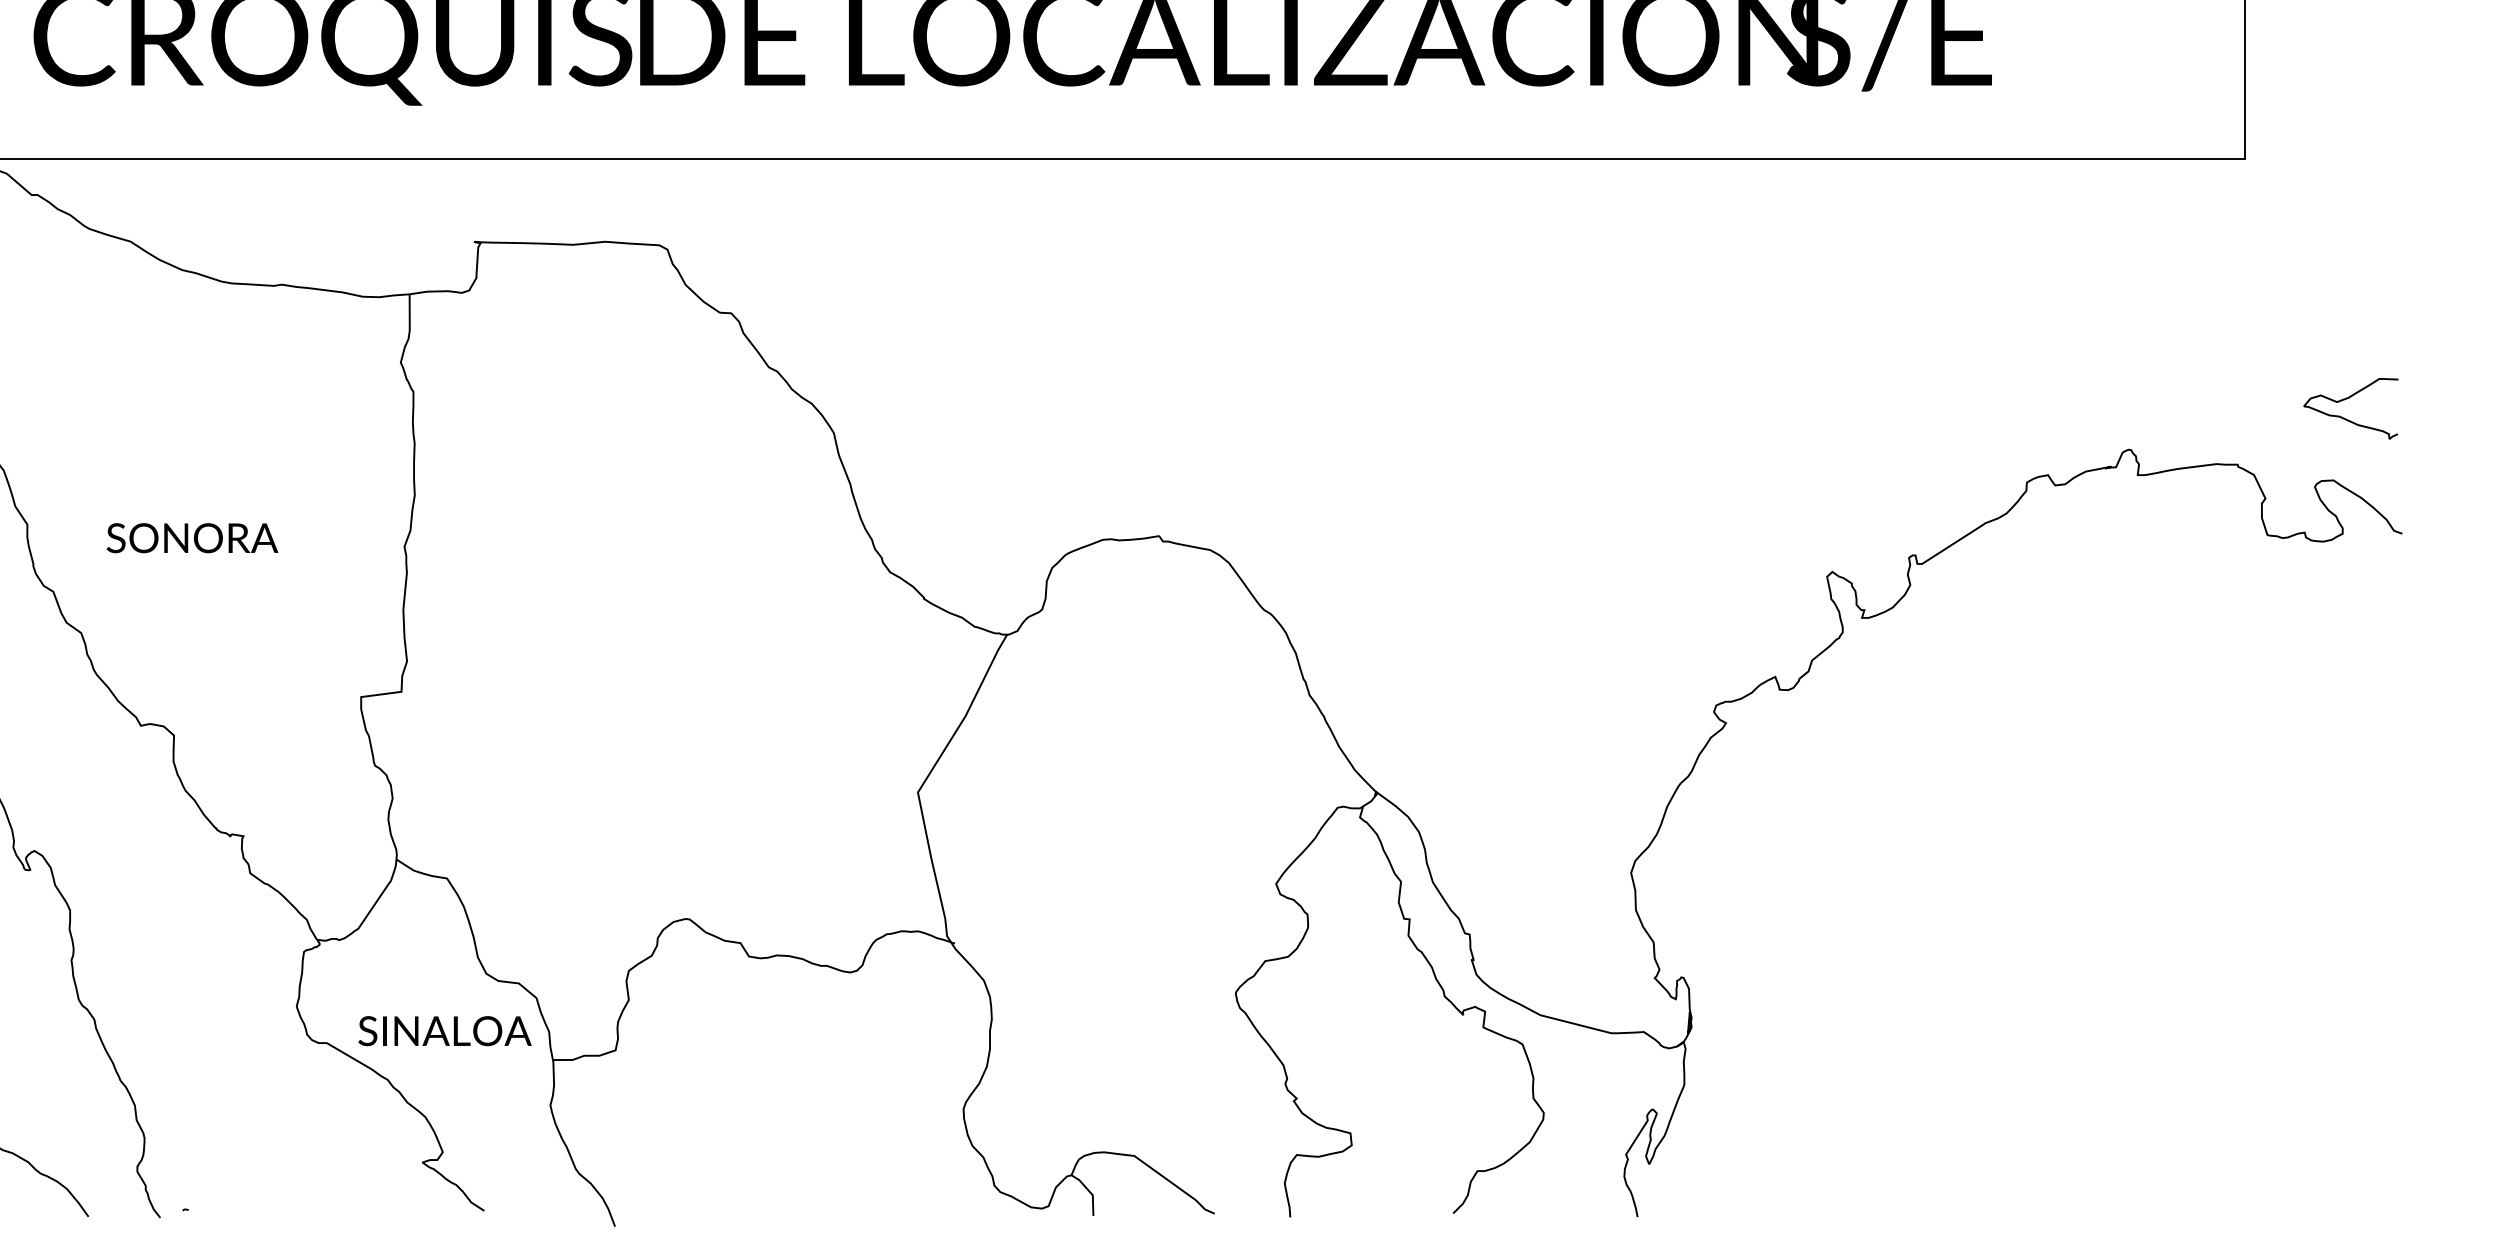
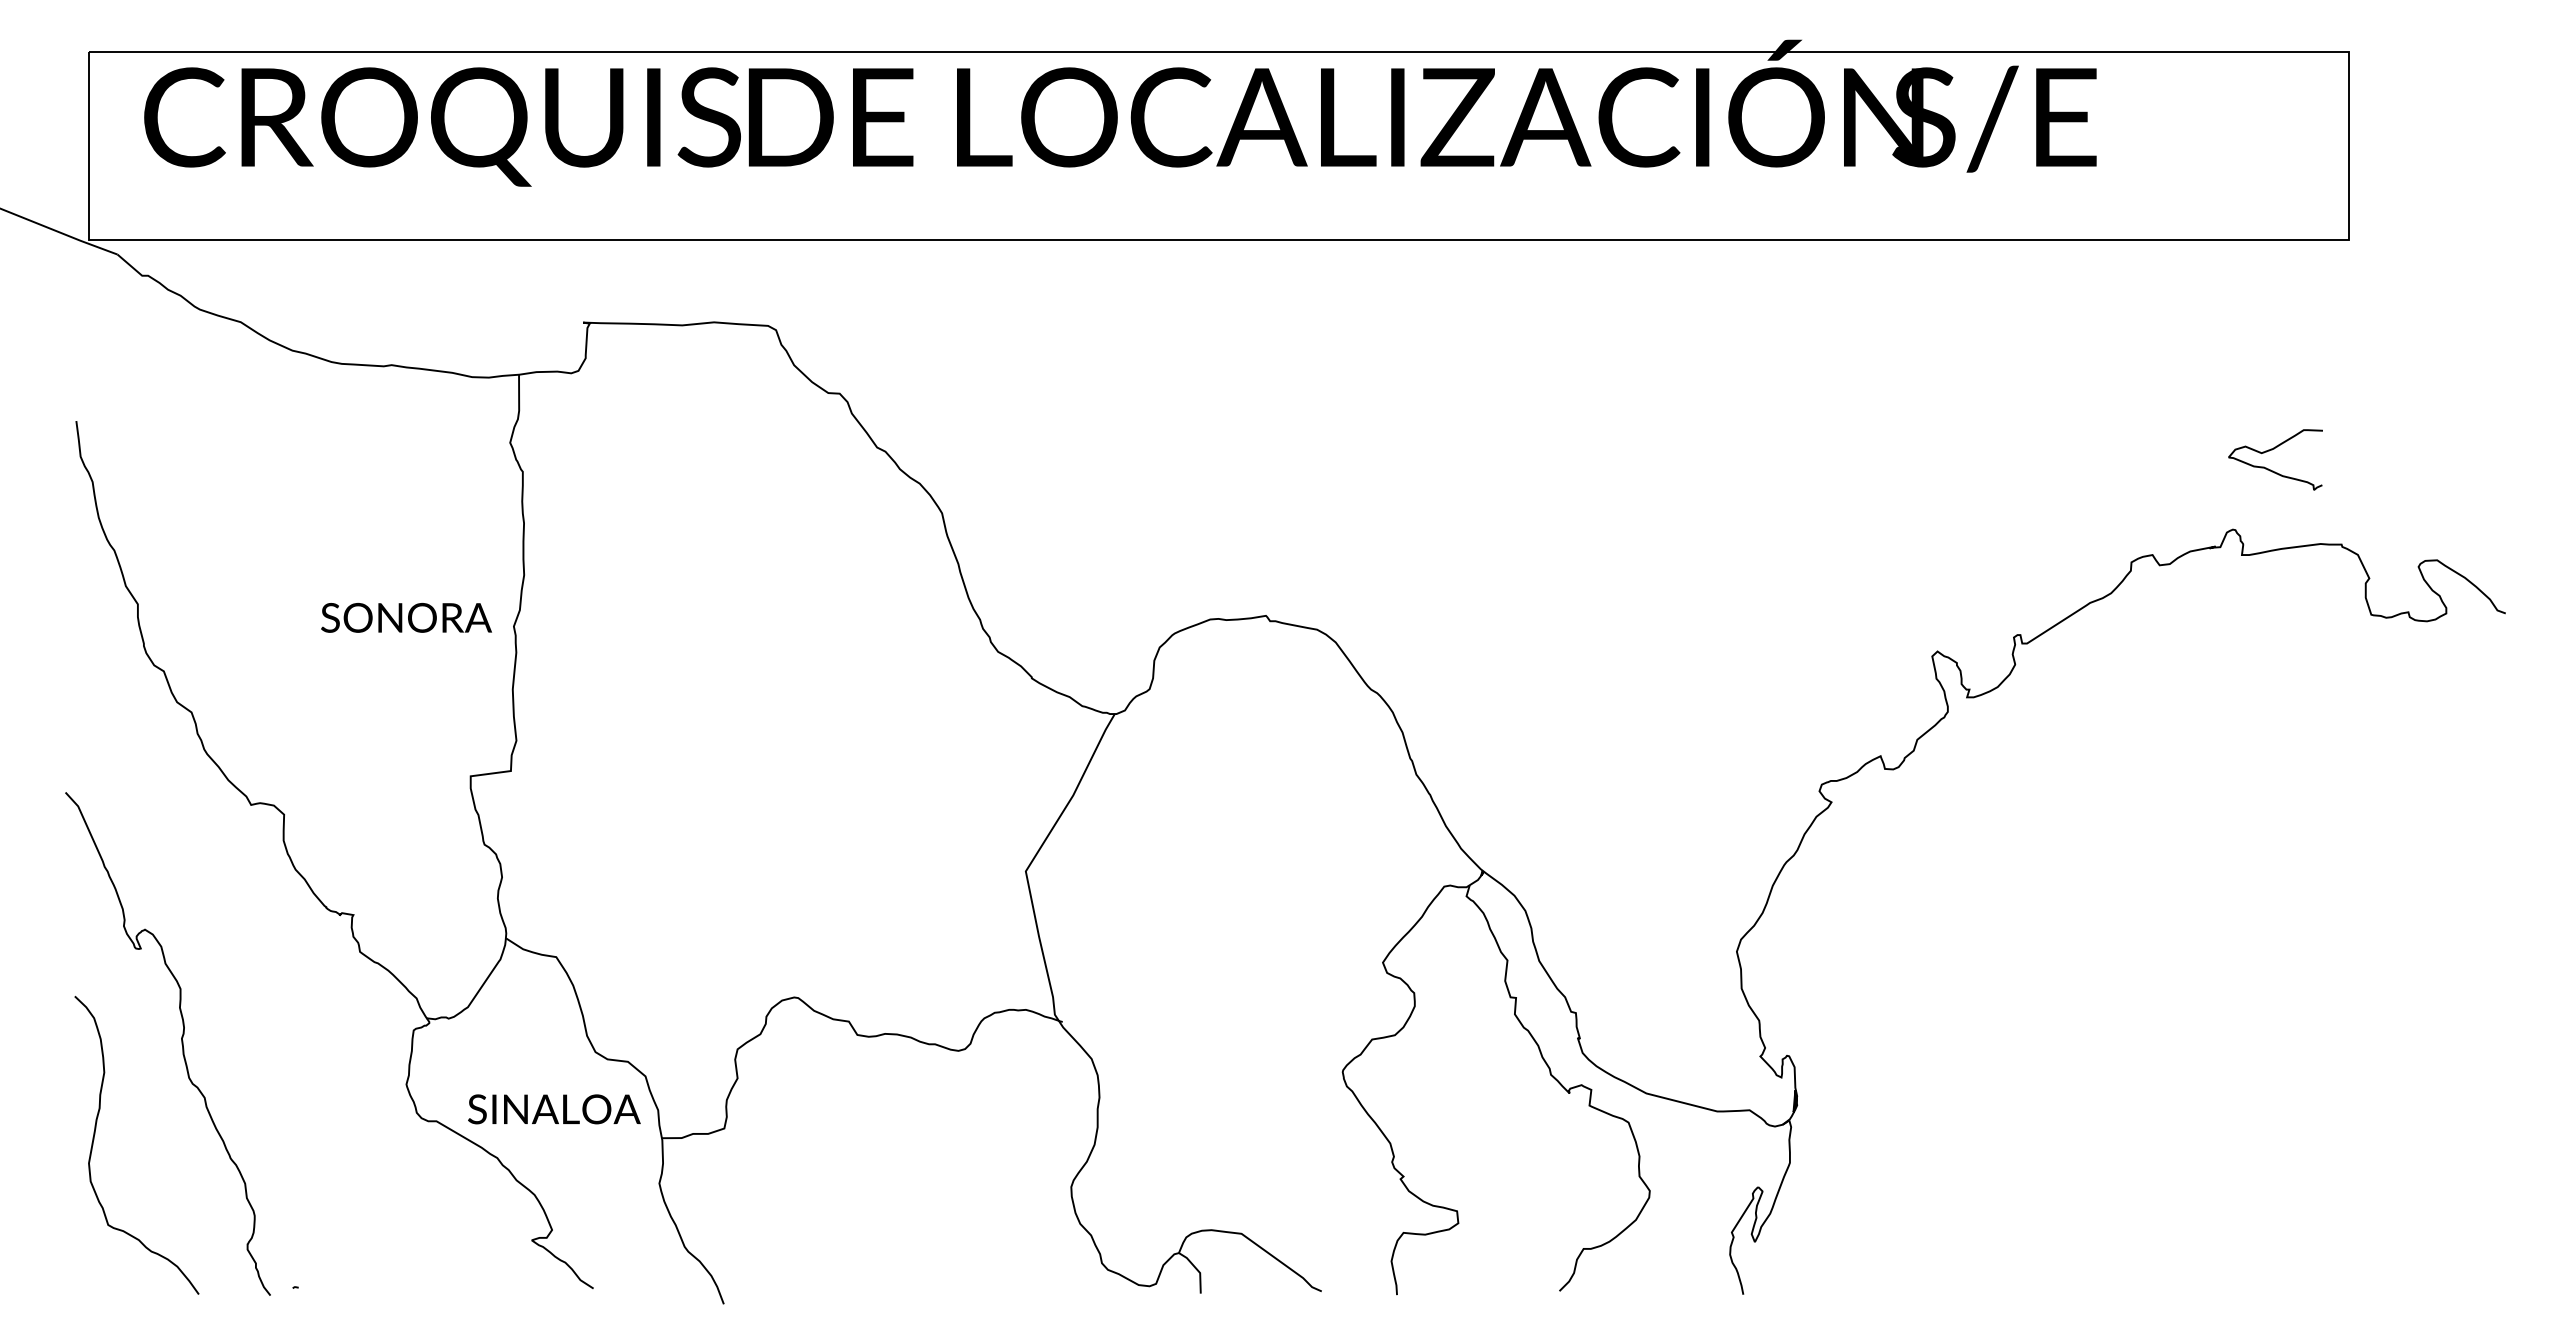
curve: (2347, 399) -> (2272, 450), moved
text: (192, 537) -> (406, 617), moved

